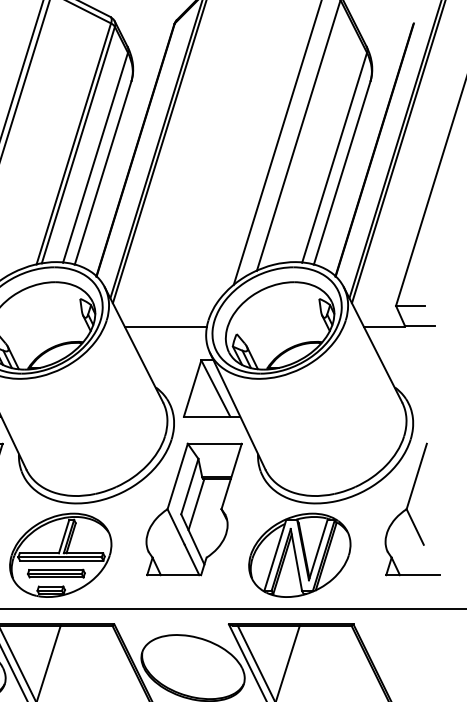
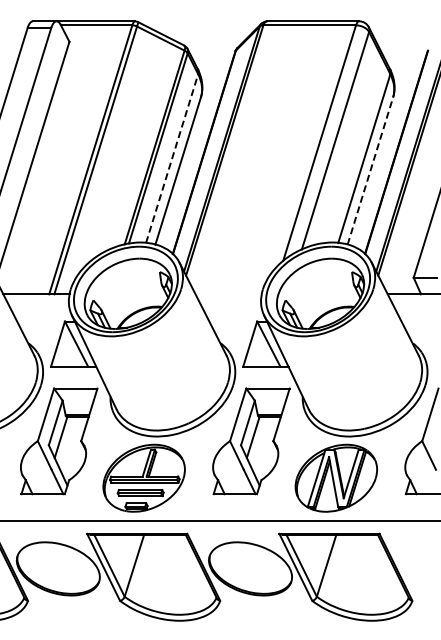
line: (95, 157) -> (172, 158), solid -> dashed
line: (342, 172) -> (370, 170), solid -> dashed
line: (165, 326) -> (228, 294), removed

